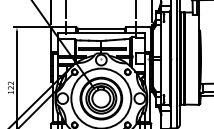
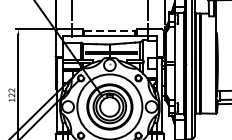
line: (101, 28) -> (110, 30), solid -> dashed

